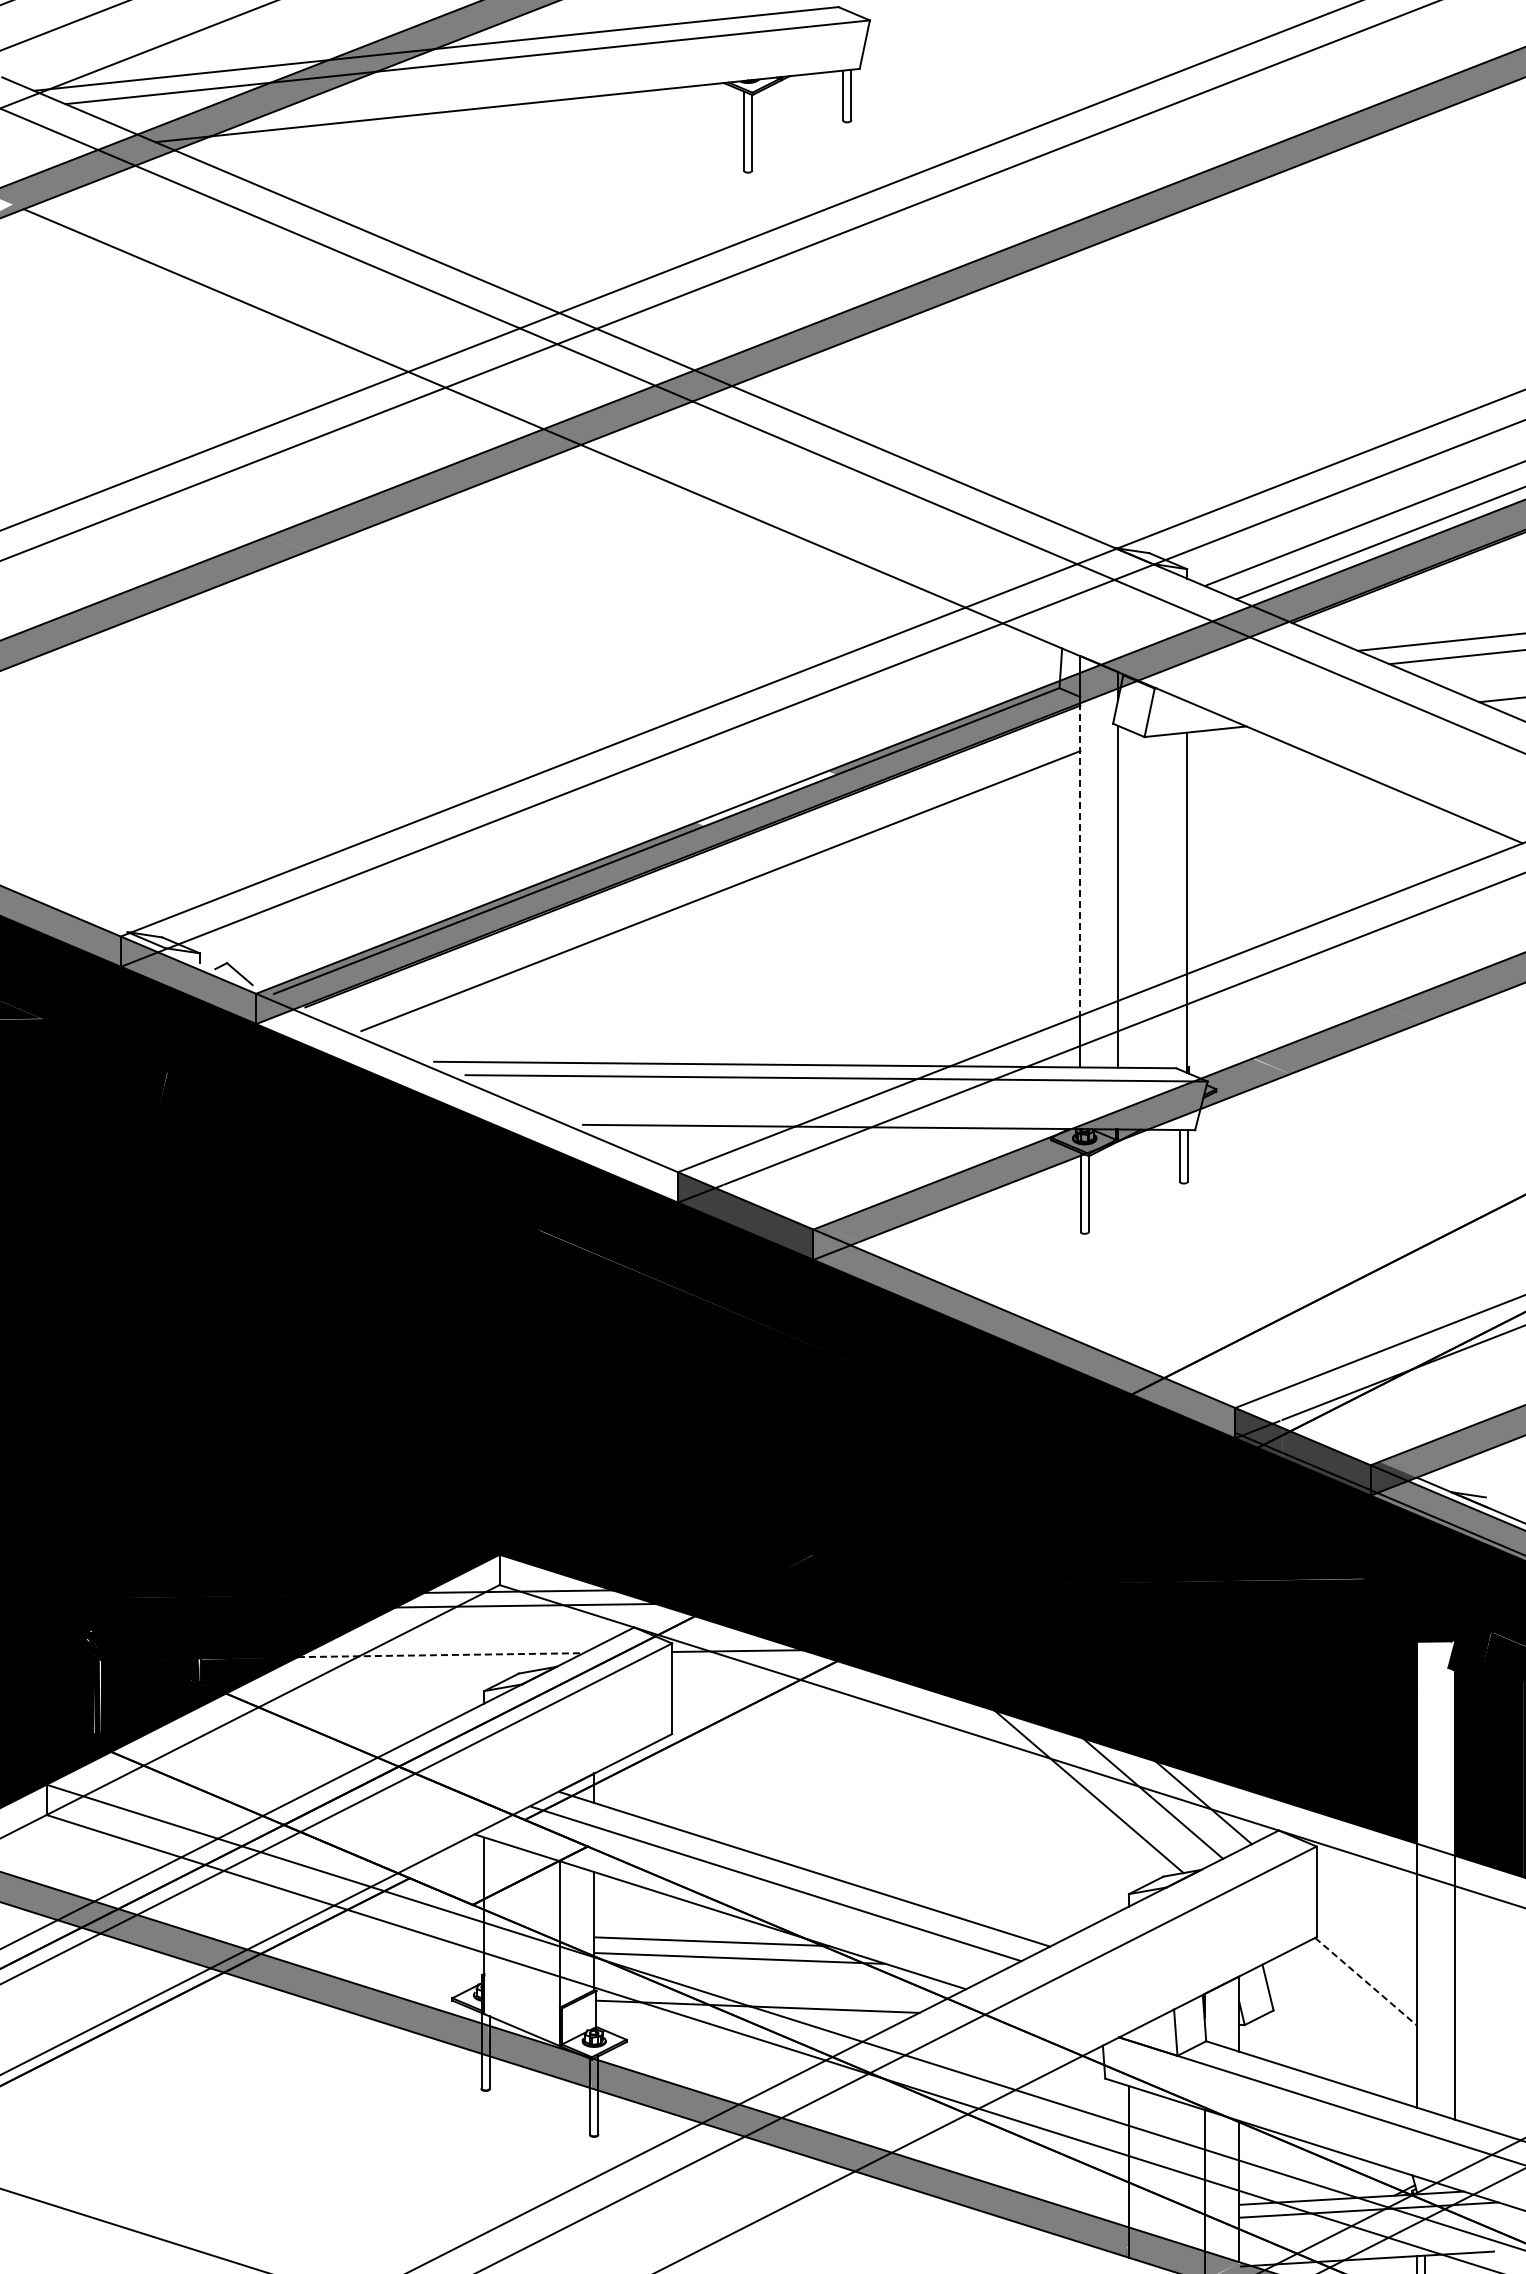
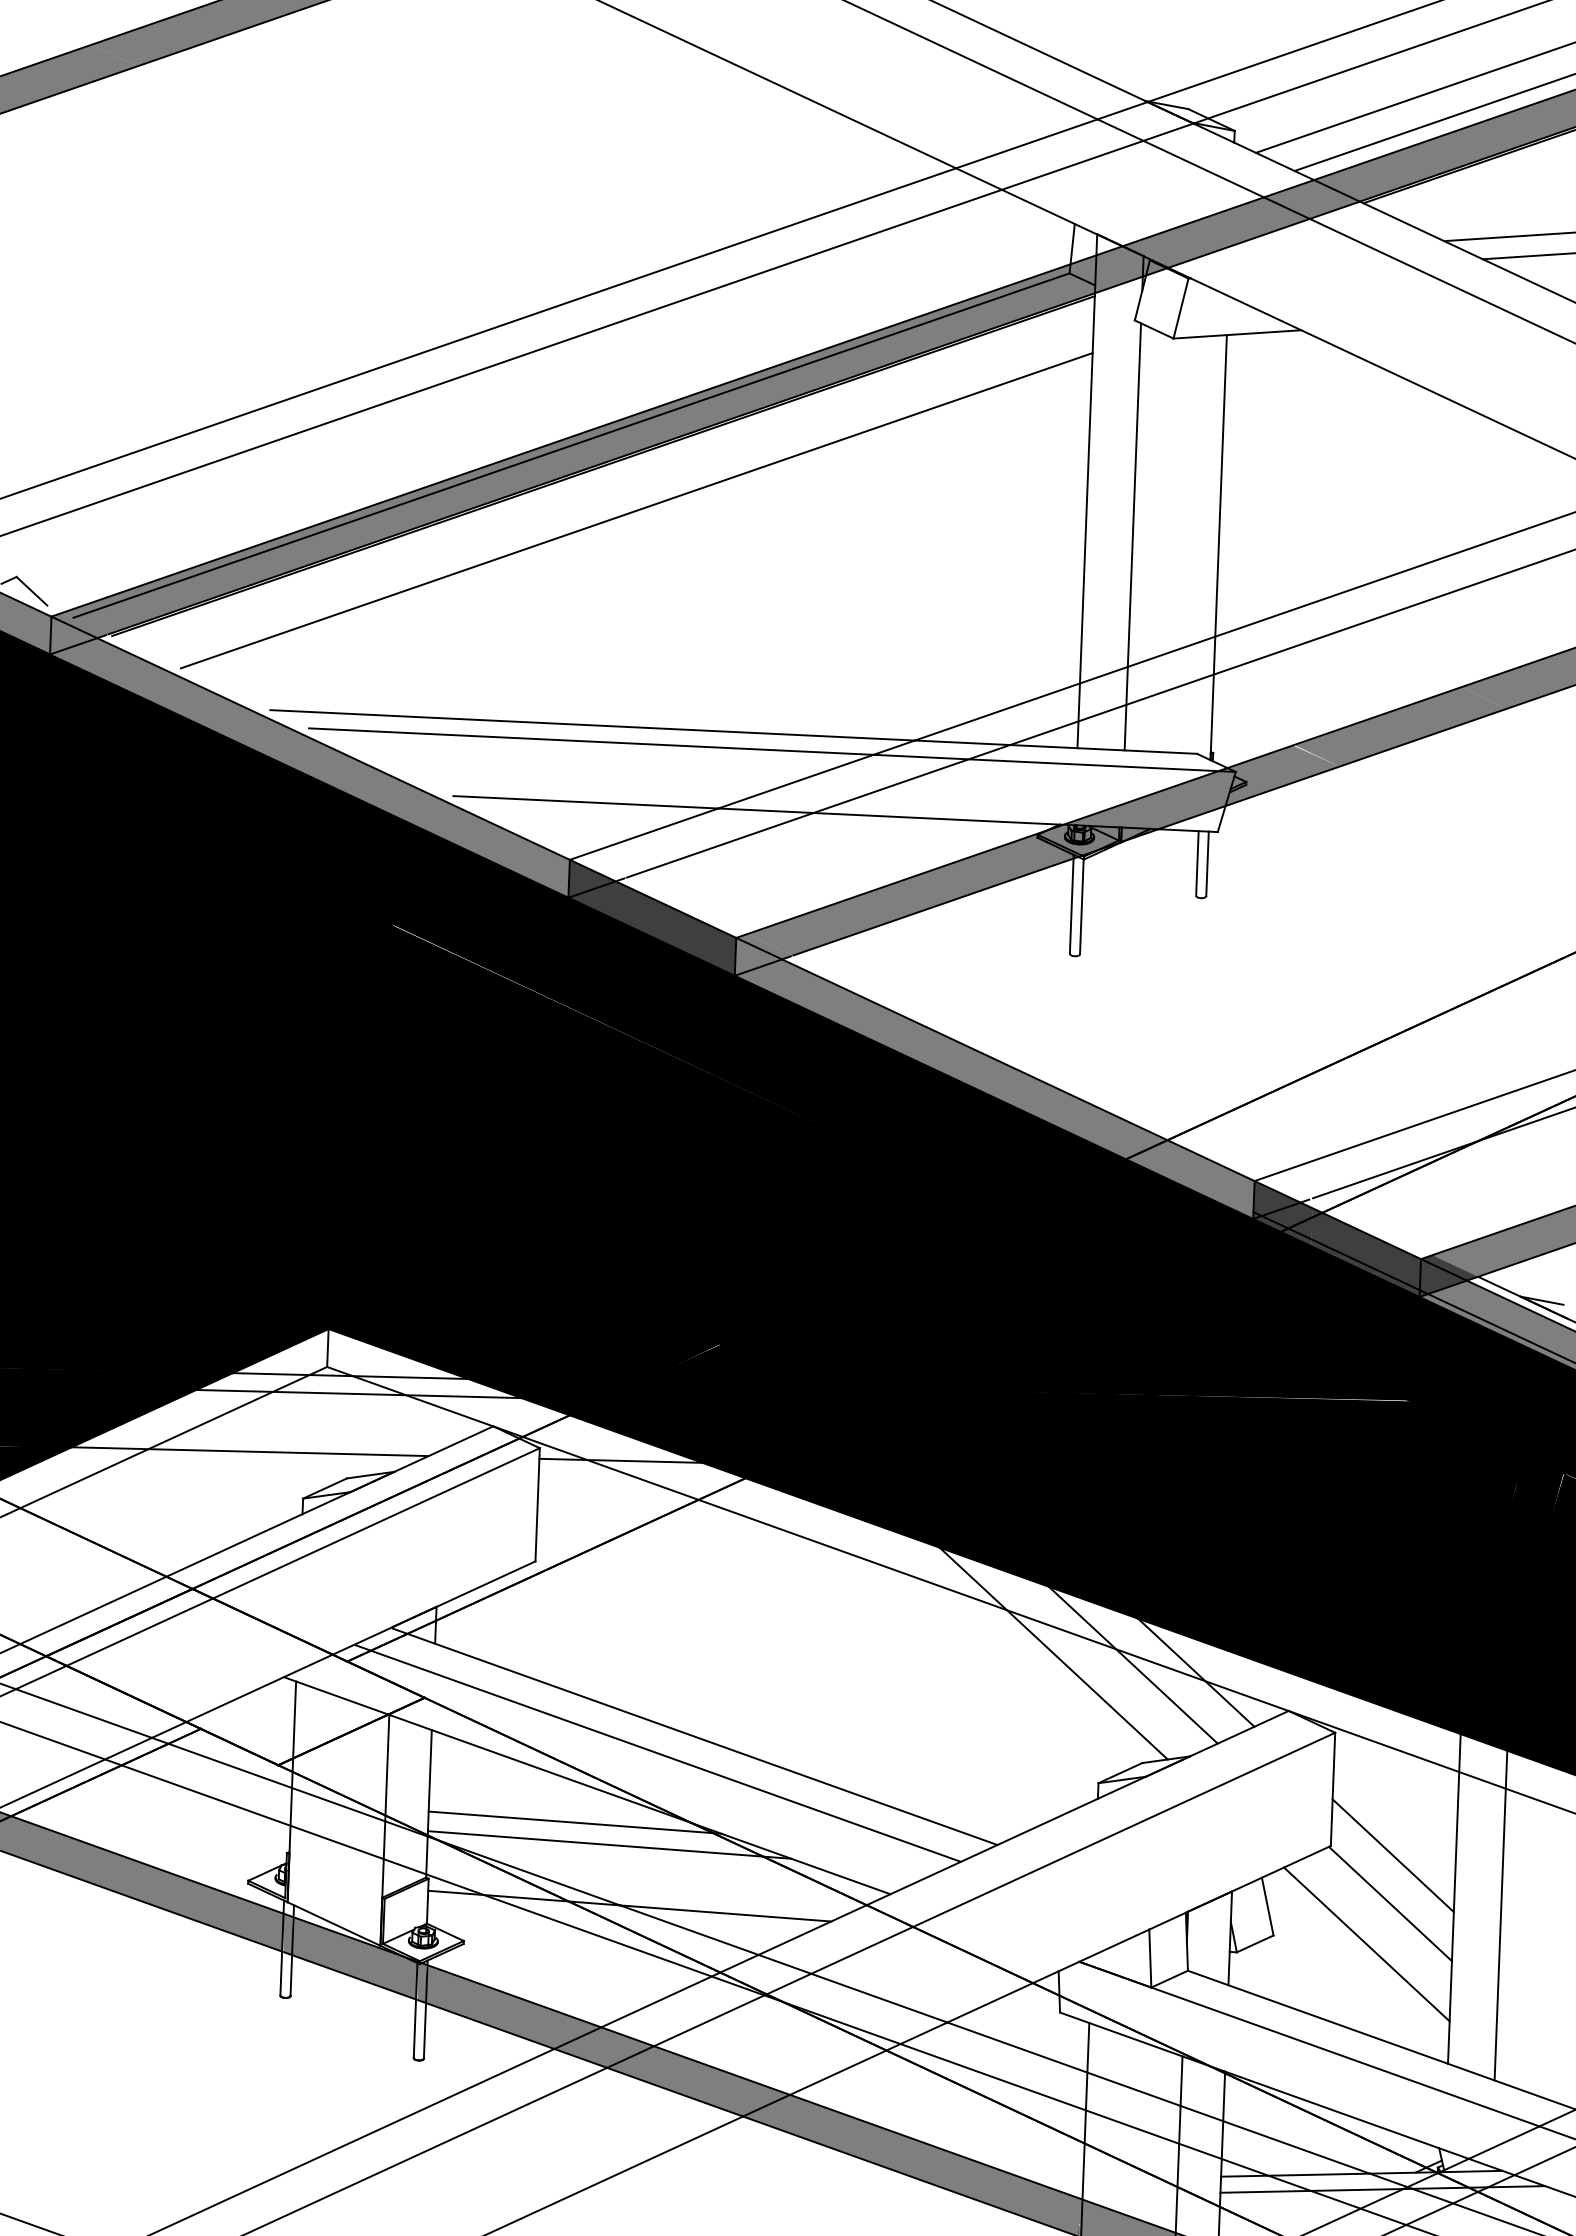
fill: (766, 798) -> (698, 397), added
line: (1080, 859) -> (1087, 488), dashed -> solid
fill: (467, 1105) -> (310, 766), added
line: (440, 1655) -> (249, 1452), dashed -> solid
fill: (1435, 1747) -> (1488, 1614), added
line: (1366, 1942) -> (1392, 1855), added
line: (1366, 1982) -> (1390, 1905), dashed -> solid
line: (1347, 2014) -> (1365, 1944), added

